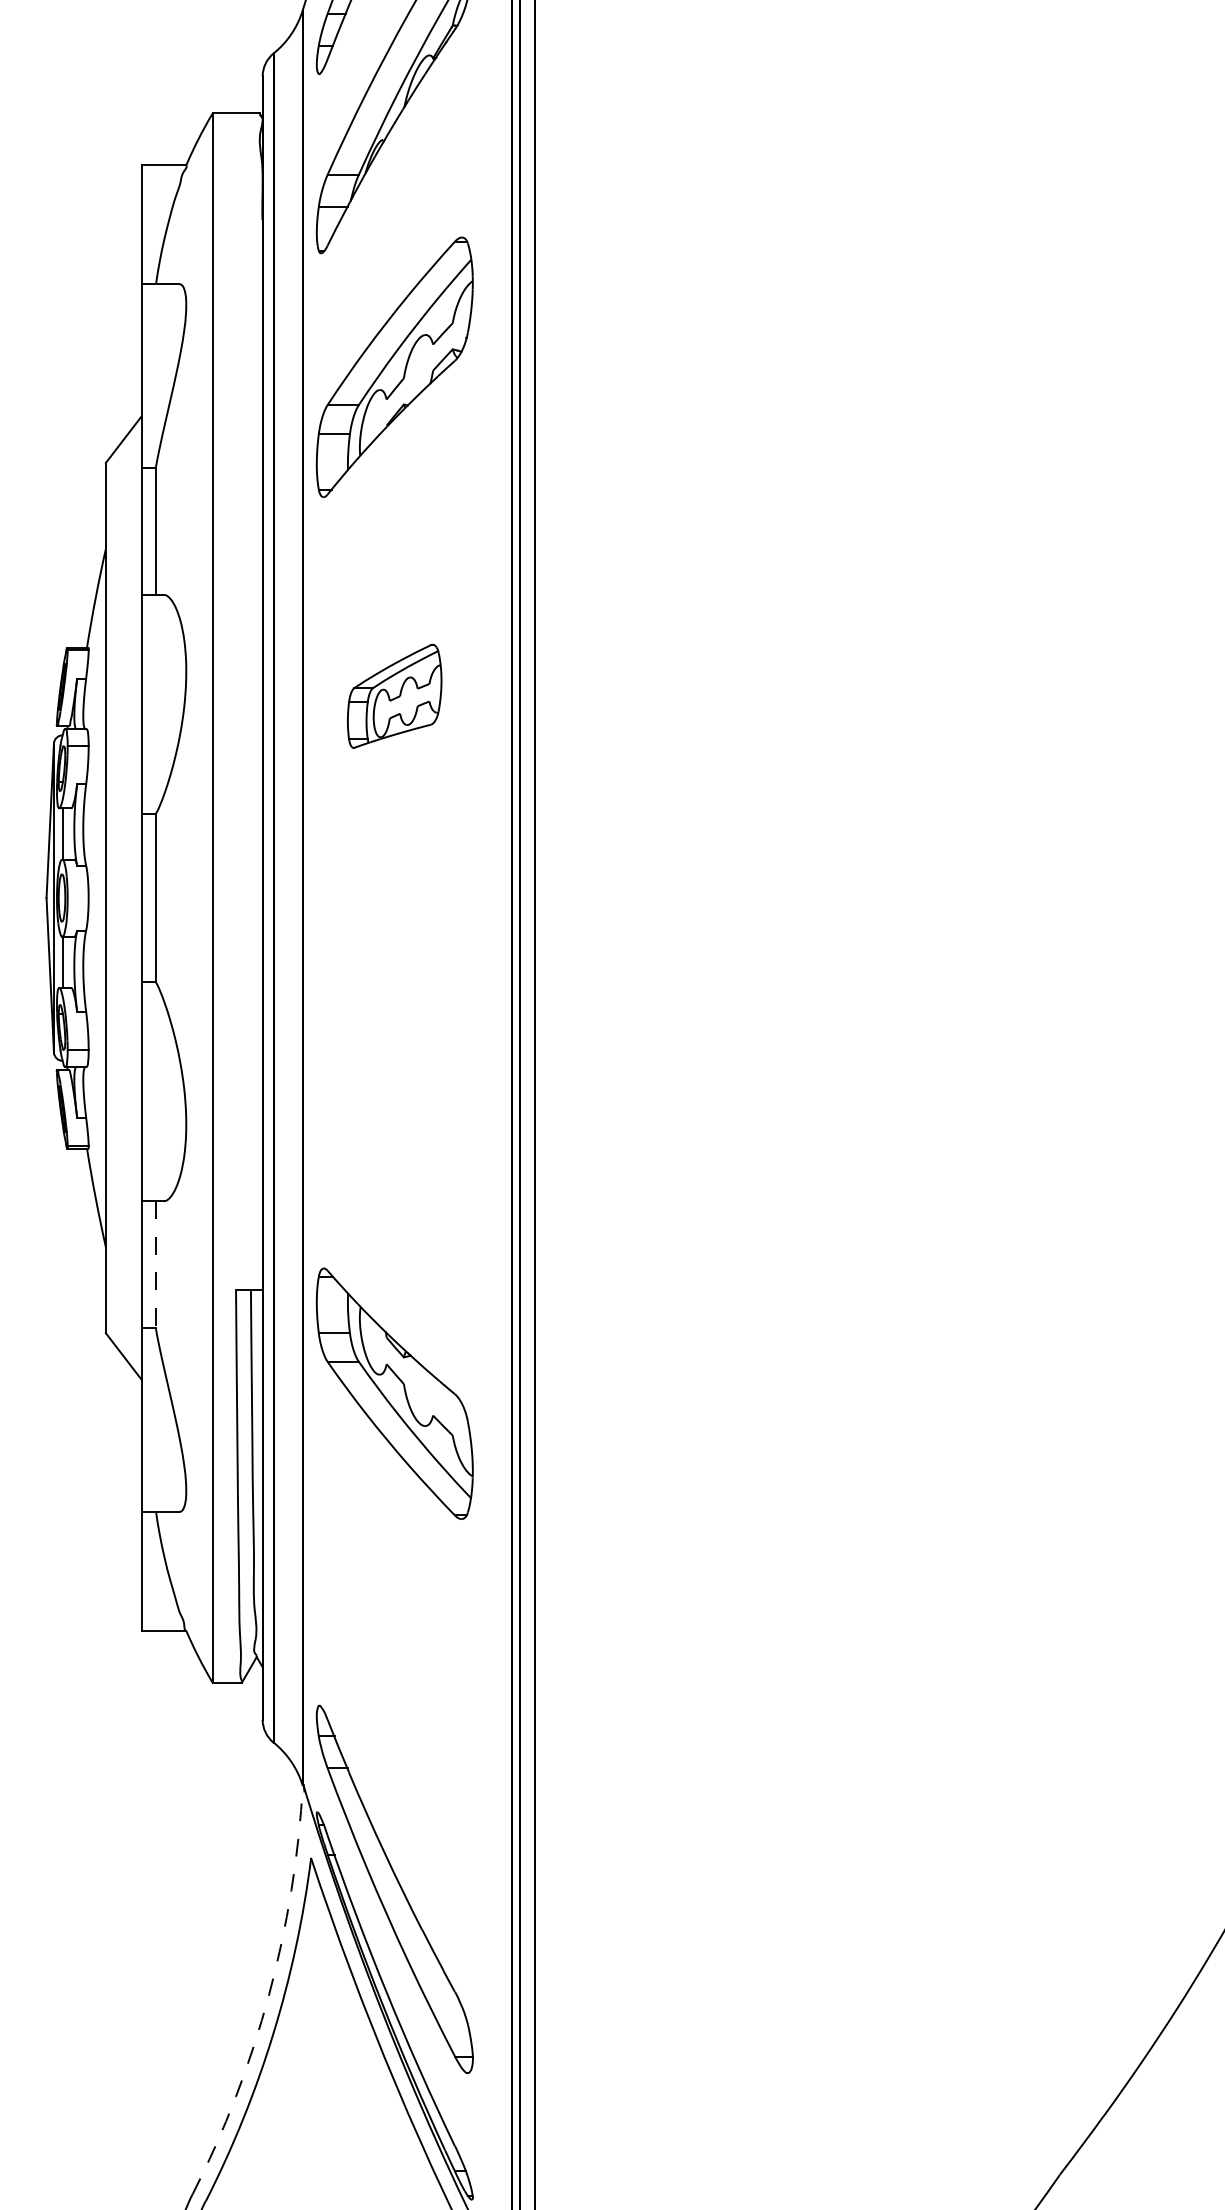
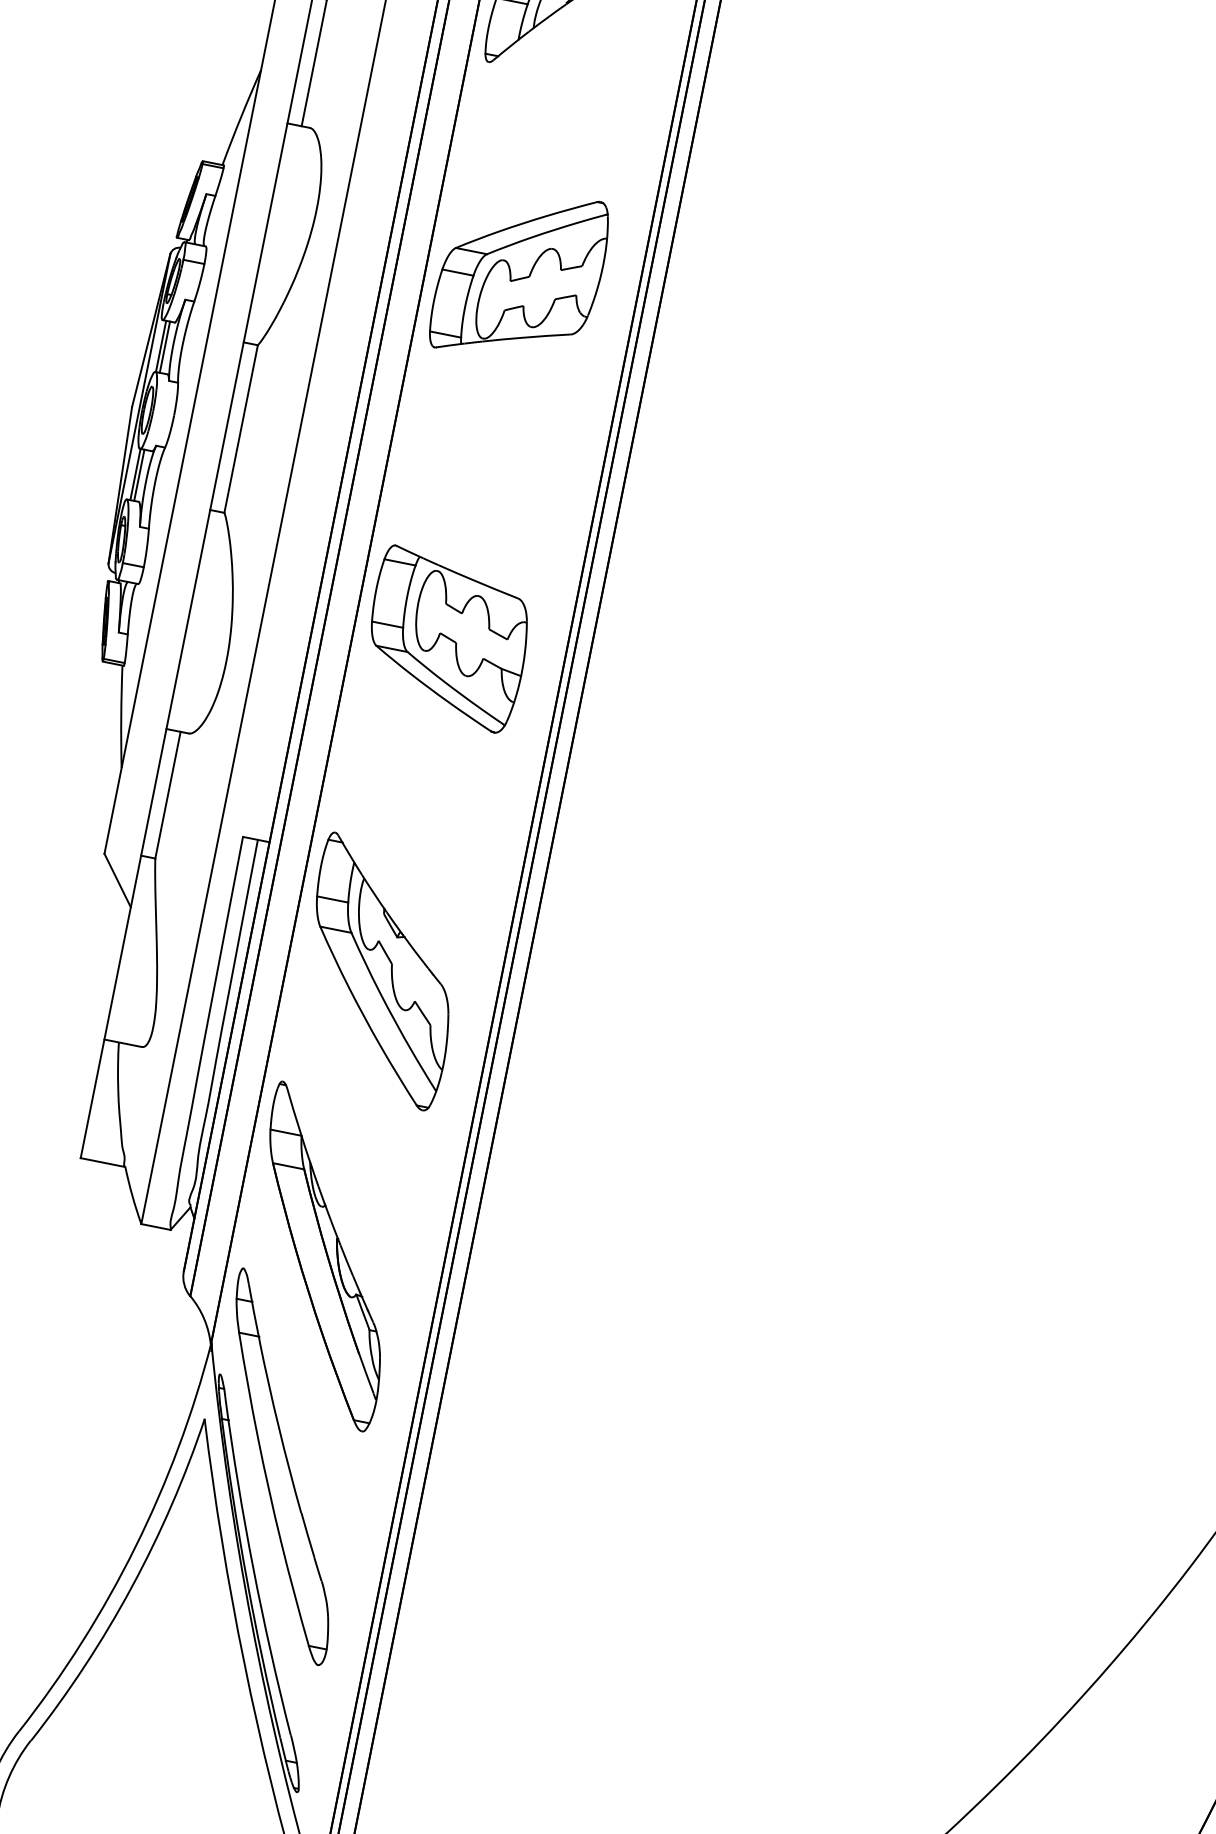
part: (394, 696) -> (519, 275), size x1.67
line: (66, 833) -> (164, 346), added
line: (66, 961) -> (139, 474), added
part: (394, 1060) -> (447, 638), added
line: (155, 1265) -> (167, 796), dashed -> solid
part: (394, 1678) -> (323, 1256), added
arc: (269, 1994) -> (135, 1546), dashed -> solid

